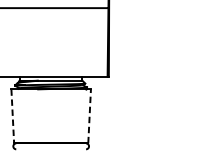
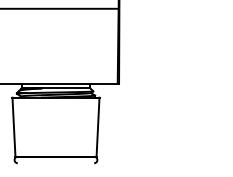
line: (90, 115) -> (98, 126), dashed -> solid
line: (13, 116) -> (14, 127), dashed -> solid

